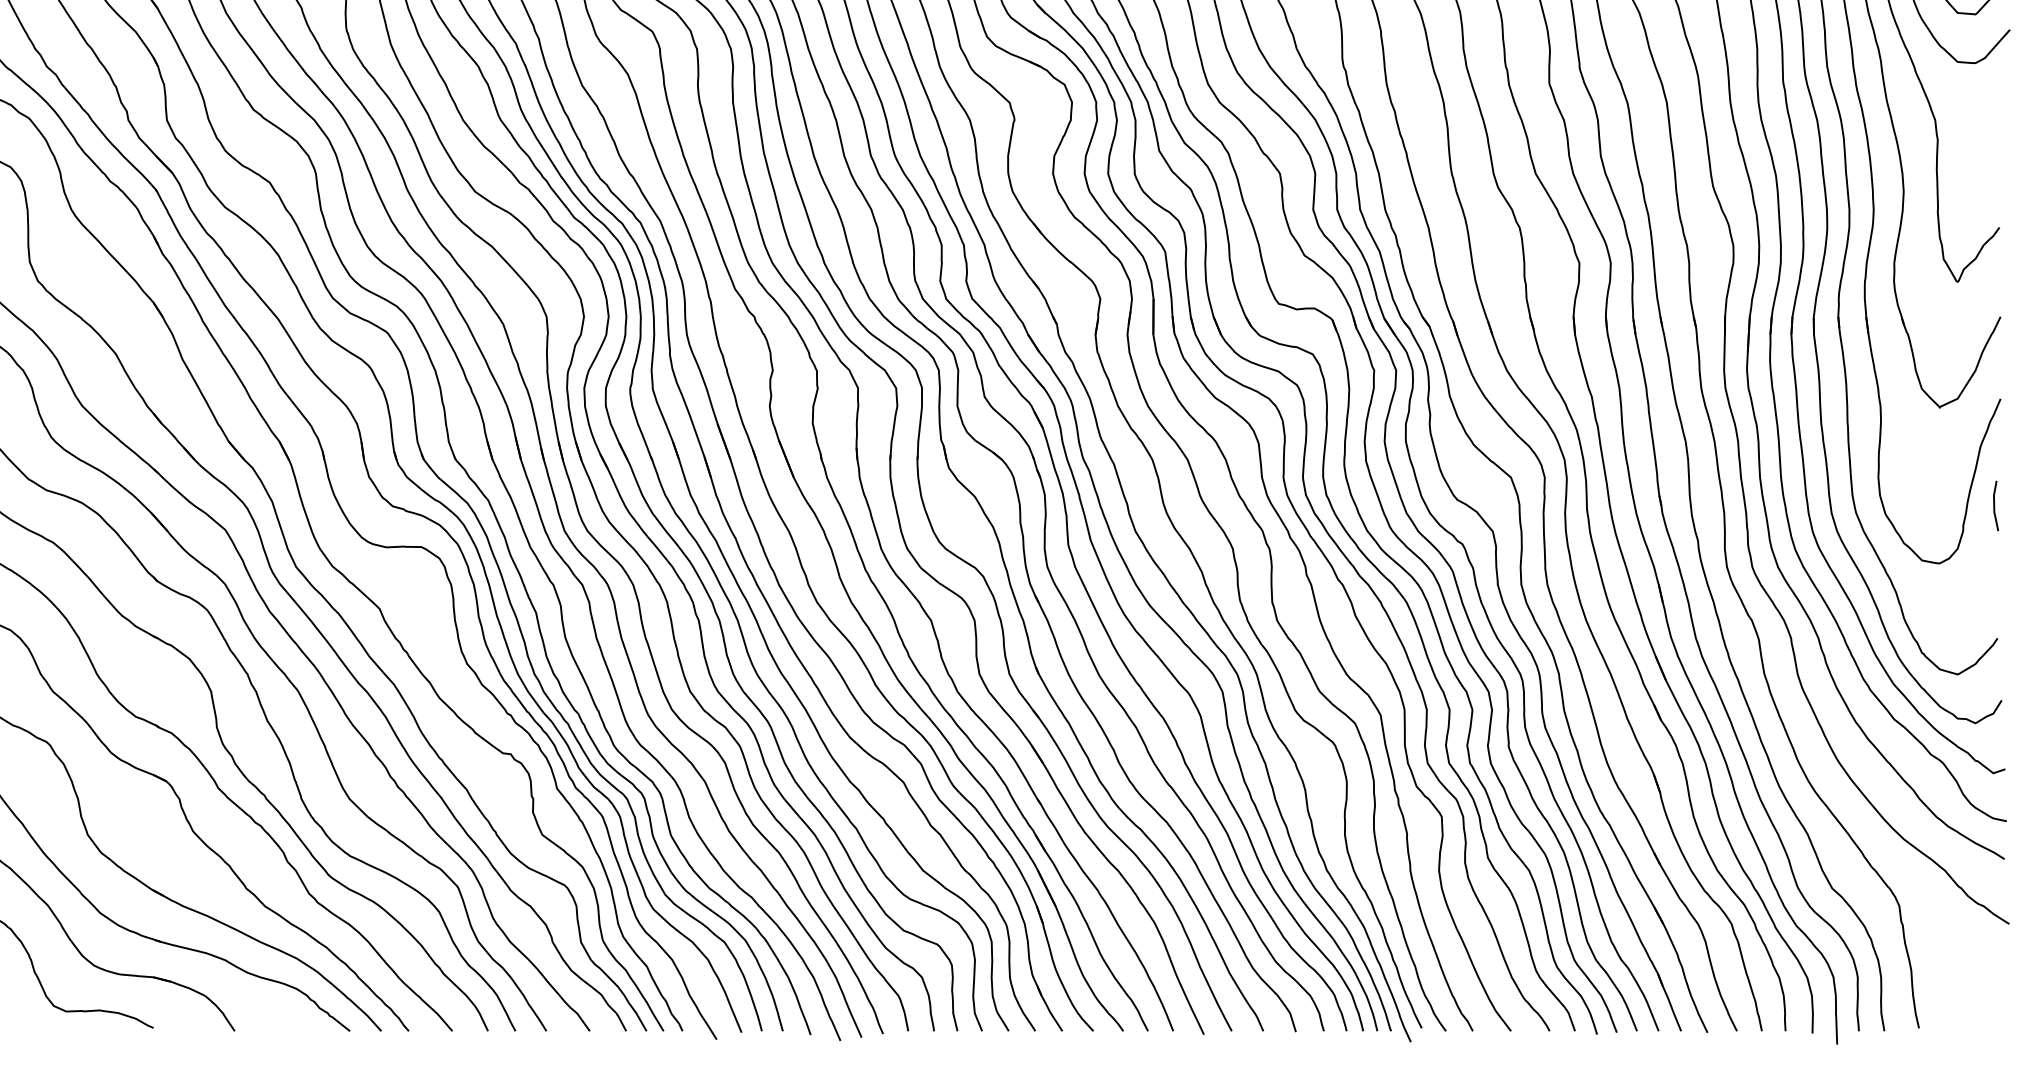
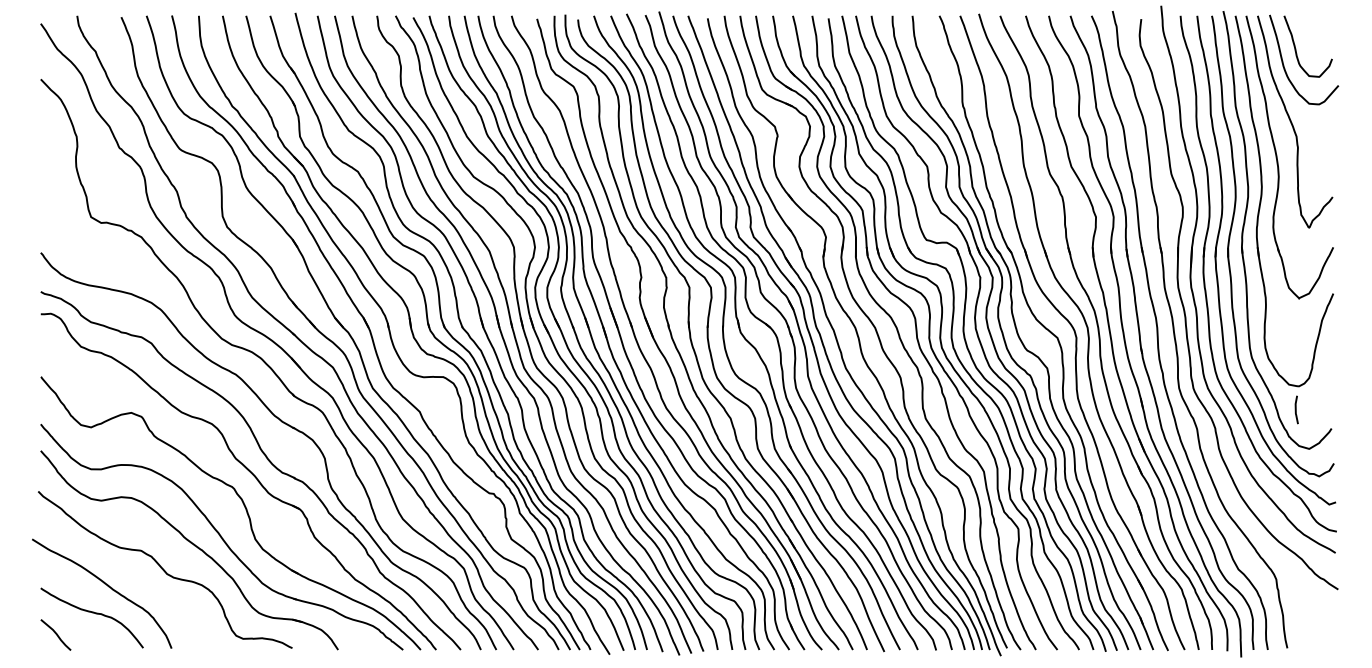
curve: (1995, 505) -> (1296, 409), moved

